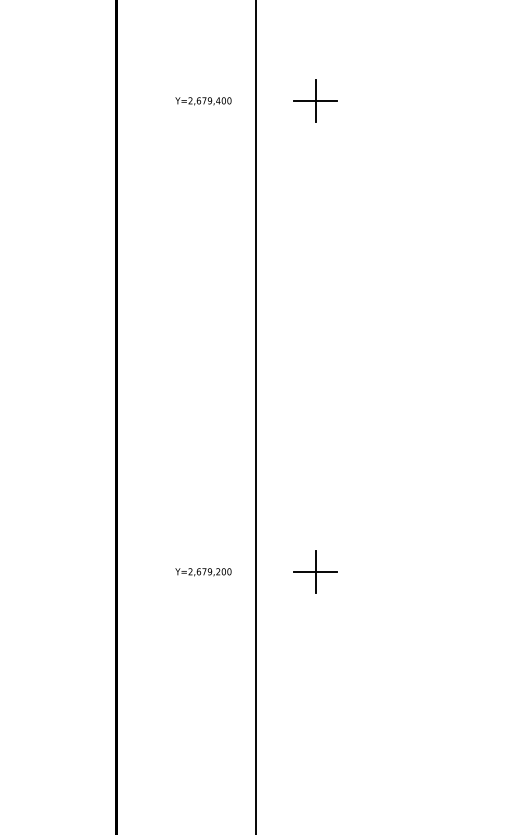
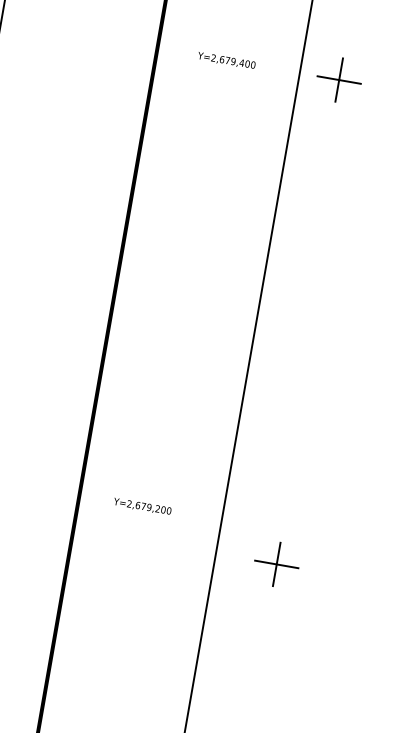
part: (315, 100) -> (339, 79), moved
text: (203, 101) -> (226, 61), moved
text: (203, 572) -> (142, 507), moved

